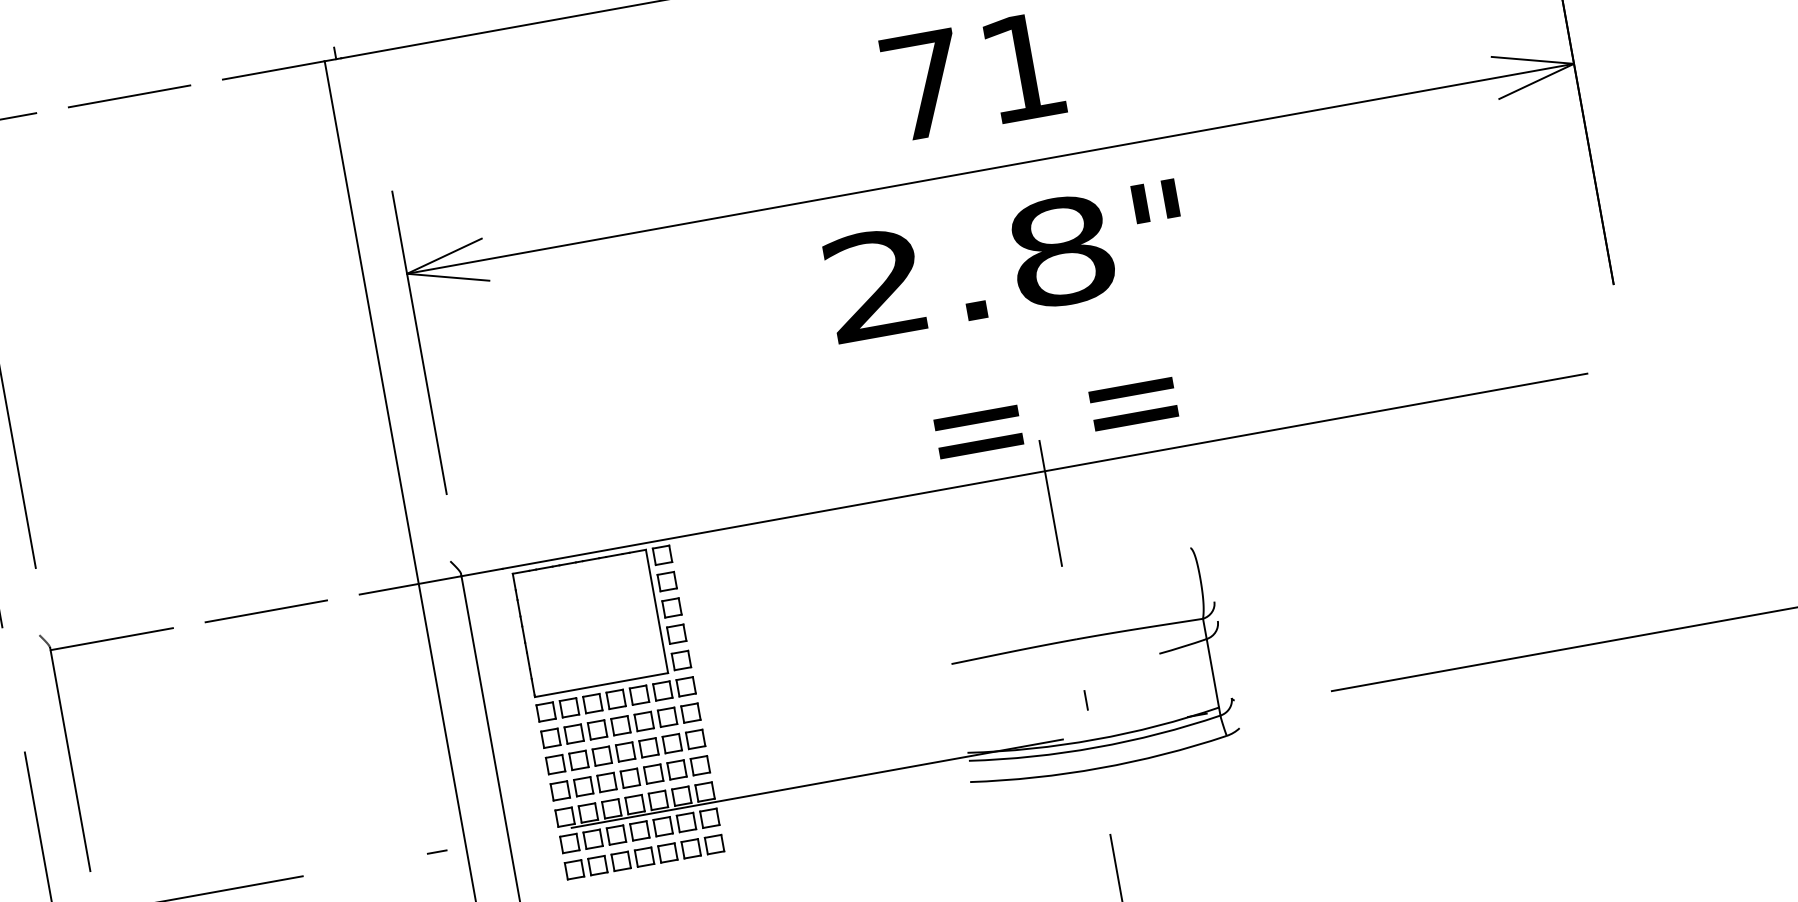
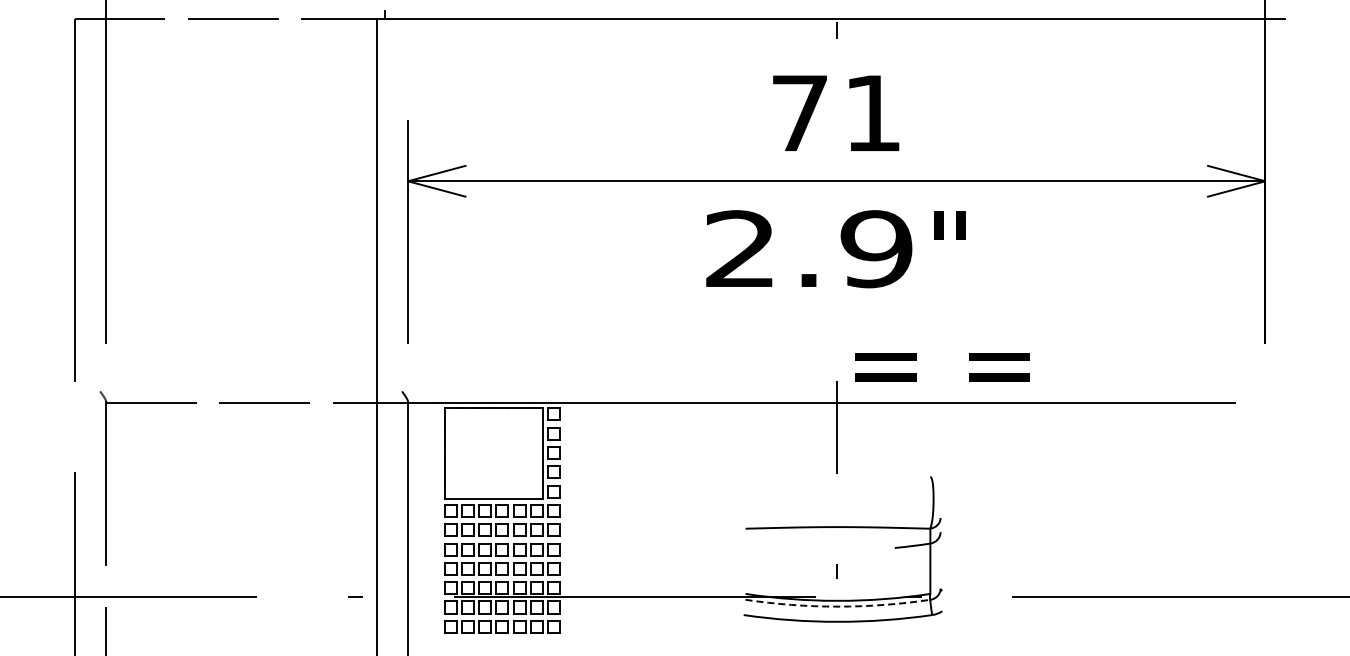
text: (1061, 251) -> (876, 249), 2.8 -> 2.9
text: (1056, 418) -> (942, 367), moved
arc: (1095, 747) -> (837, 606), solid -> dashed

